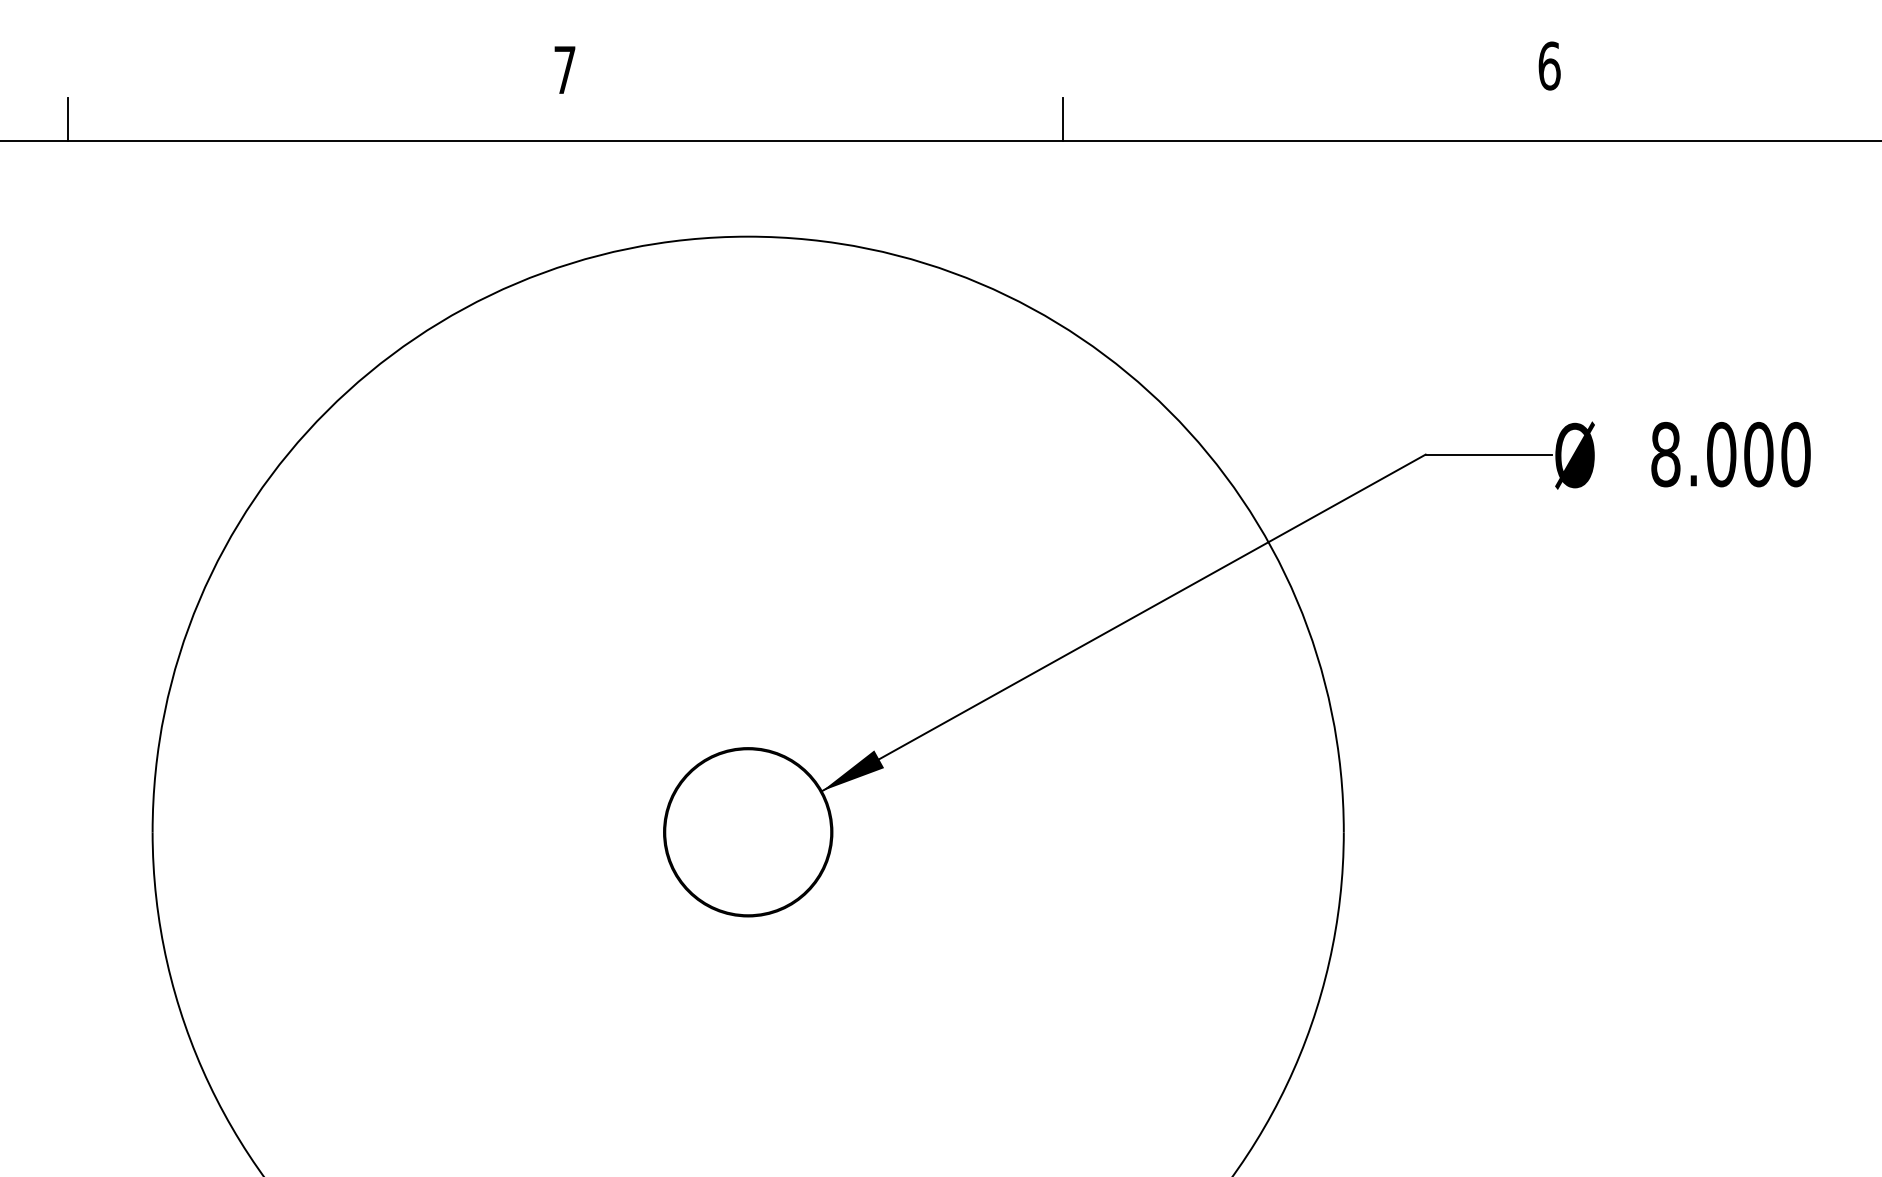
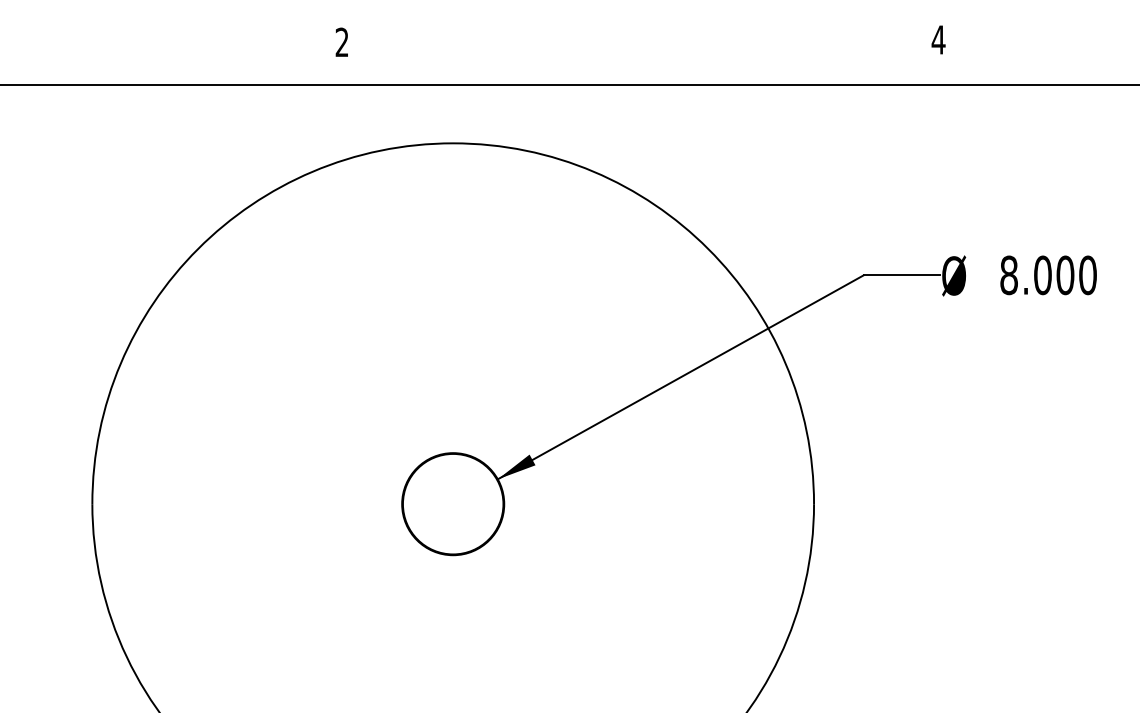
text: (1549, 65) -> (938, 39), 6 -> 4
text: (563, 68) -> (341, 41), 7 -> 2
line: (67, 119) -> (40, 72), removed
line: (1062, 119) -> (643, 72), removed

